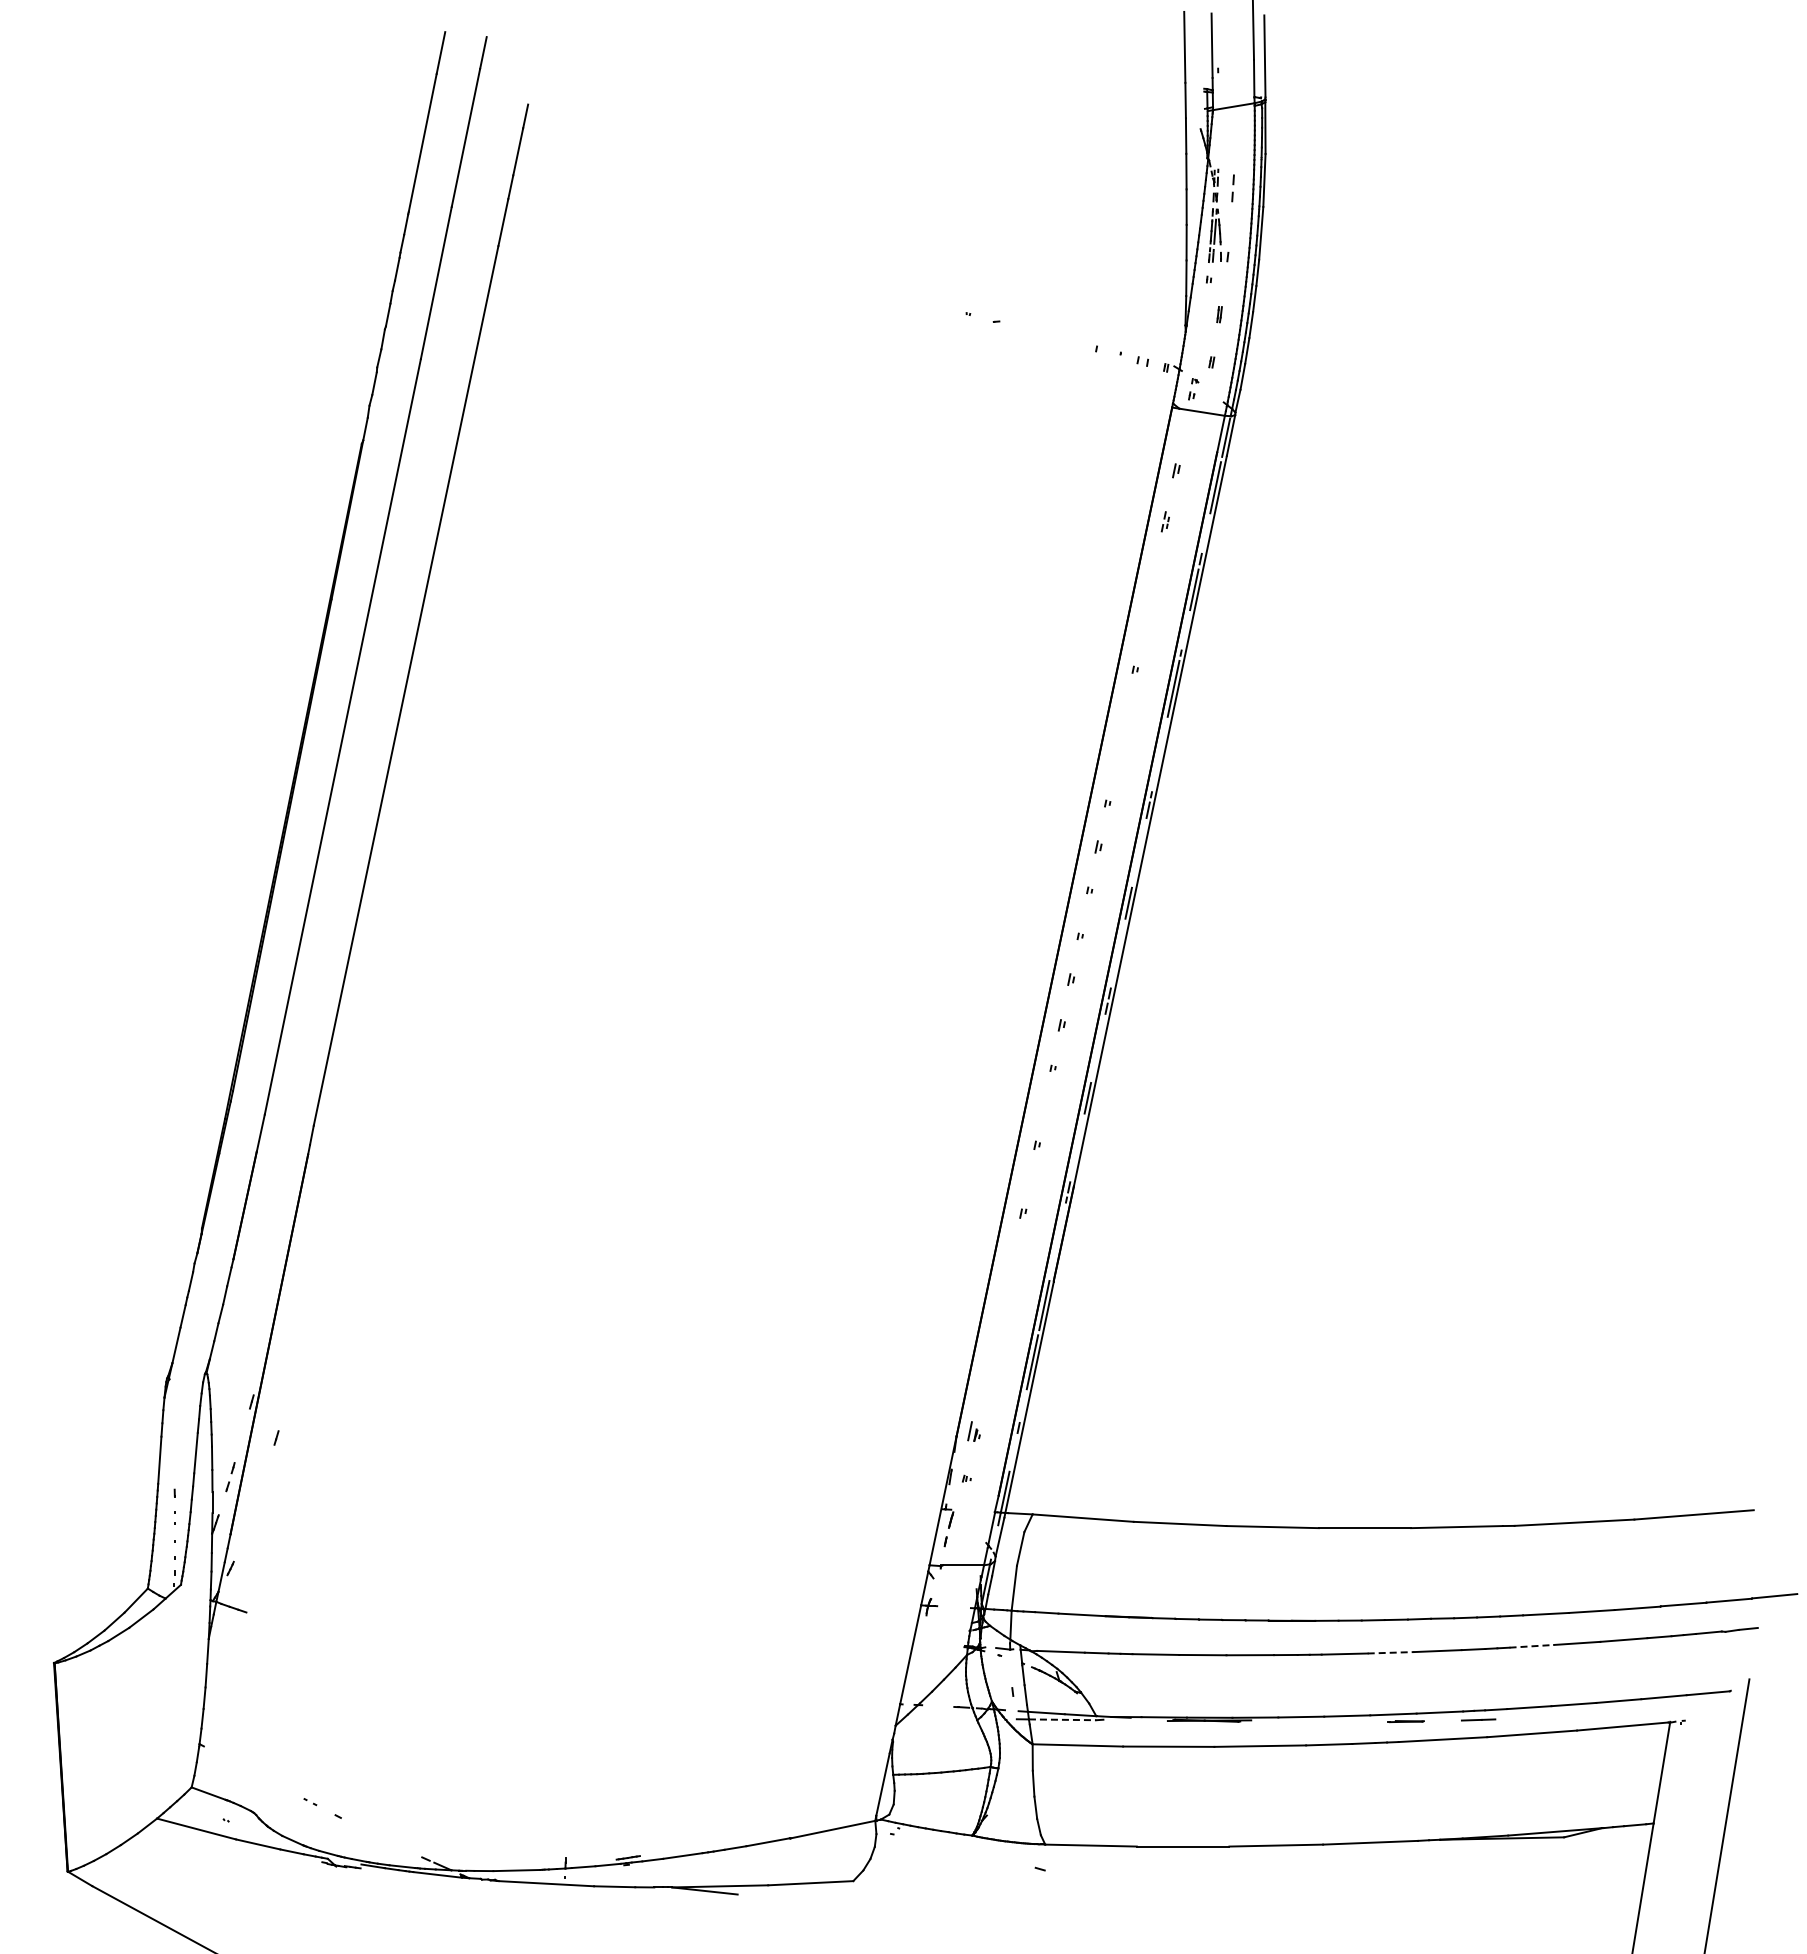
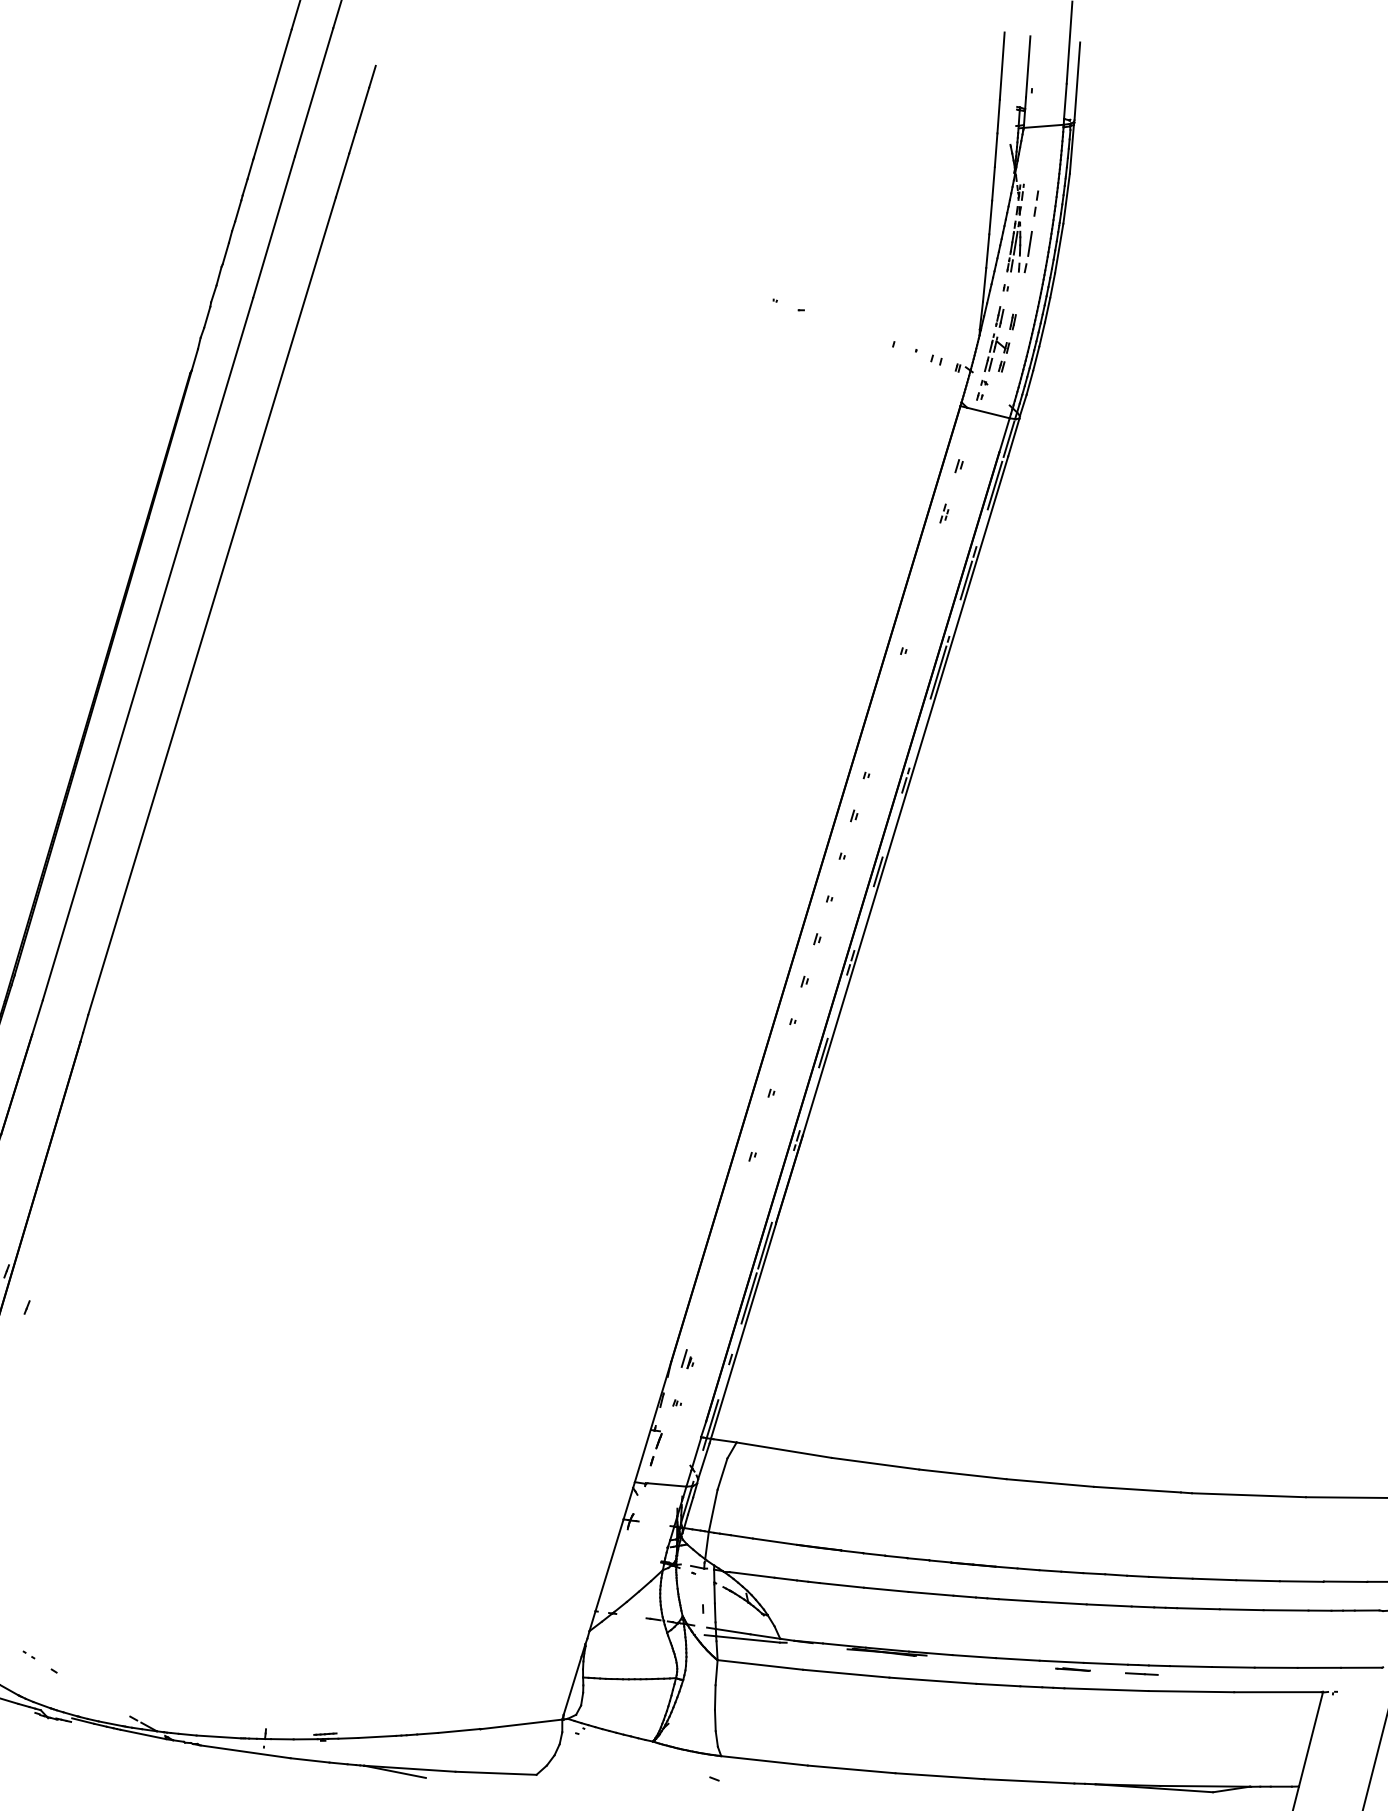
line: (1230, 230) -> (1030, 243), added
part: (1205, 334) -> (998, 339), added
line: (1532, 1646) -> (1198, 1608), dashed -> solid
line: (1391, 1652) -> (1064, 1602), dashed -> solid
line: (1062, 1719) -> (747, 1639), dashed -> solid

